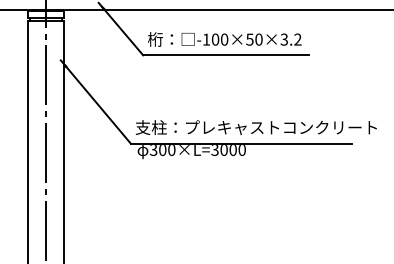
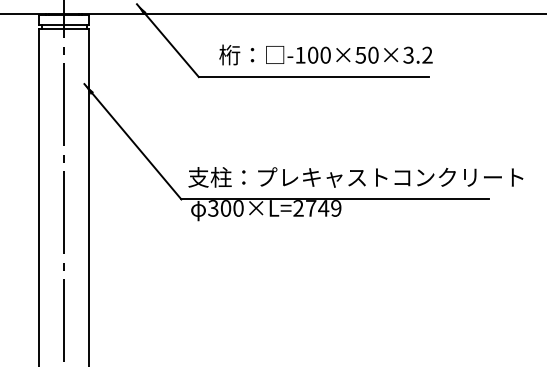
text: (224, 39) -> (325, 55), moved
text: (228, 150) -> (317, 209), 300×L=3000 -> 300×L=2749

